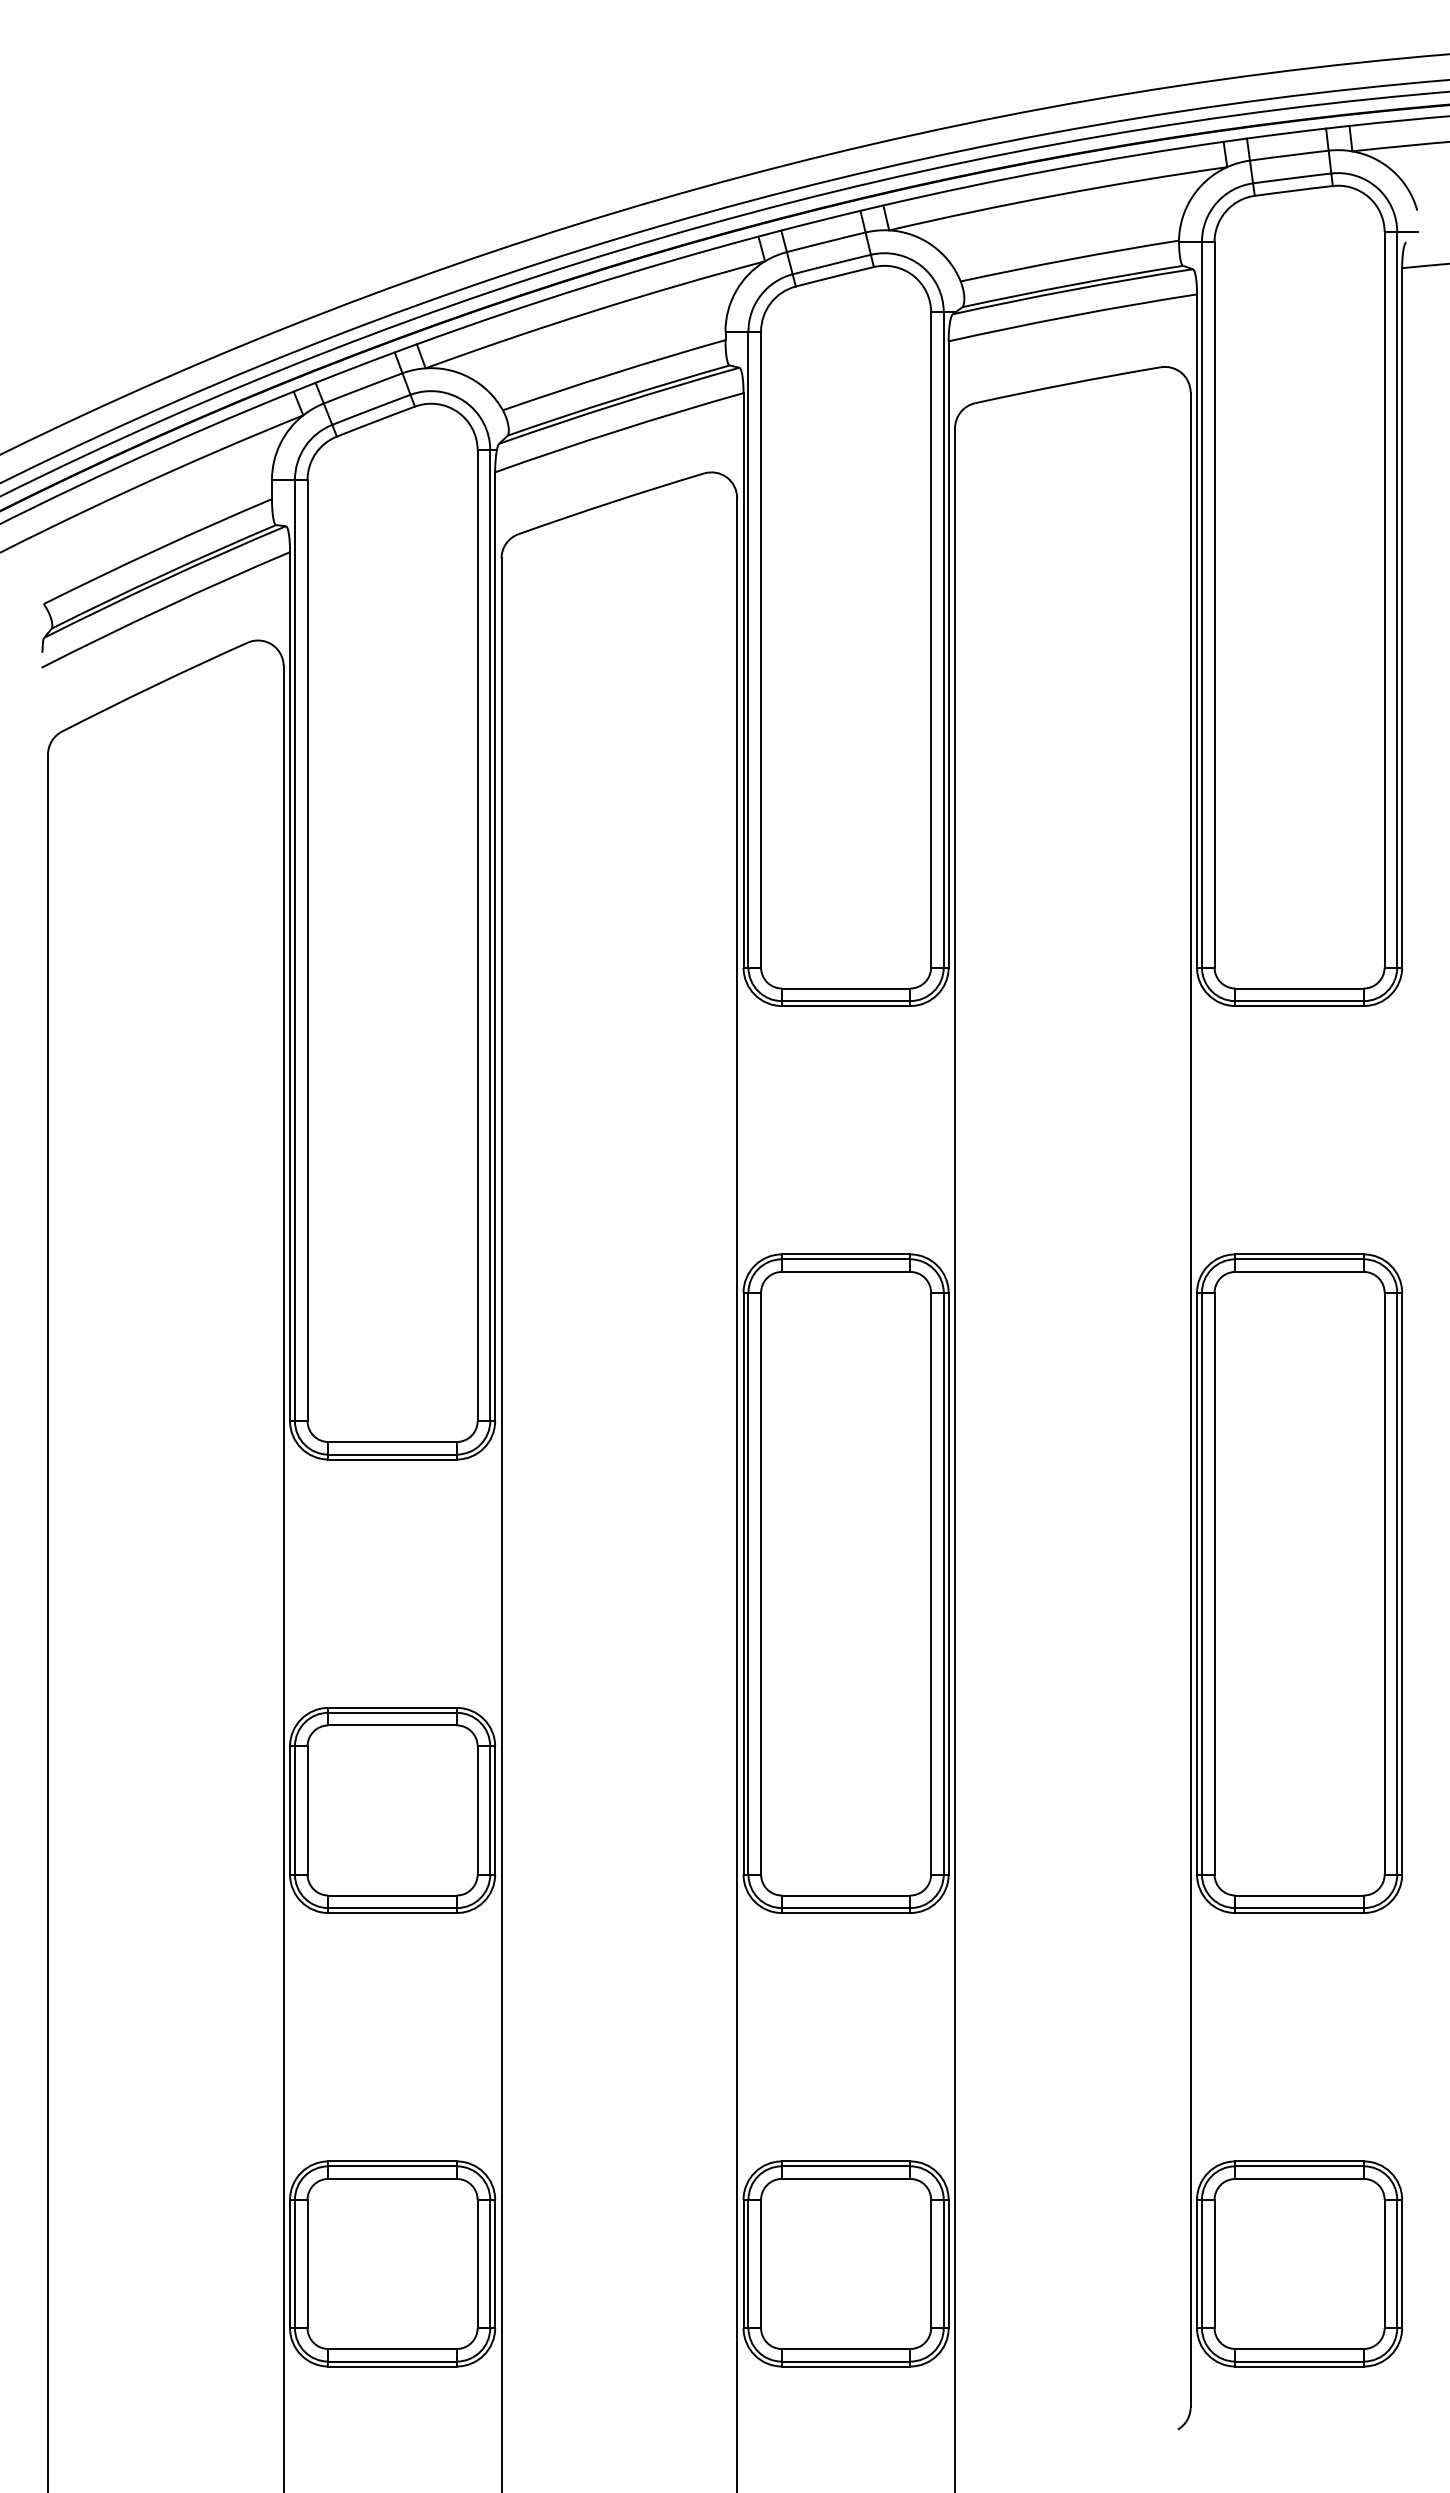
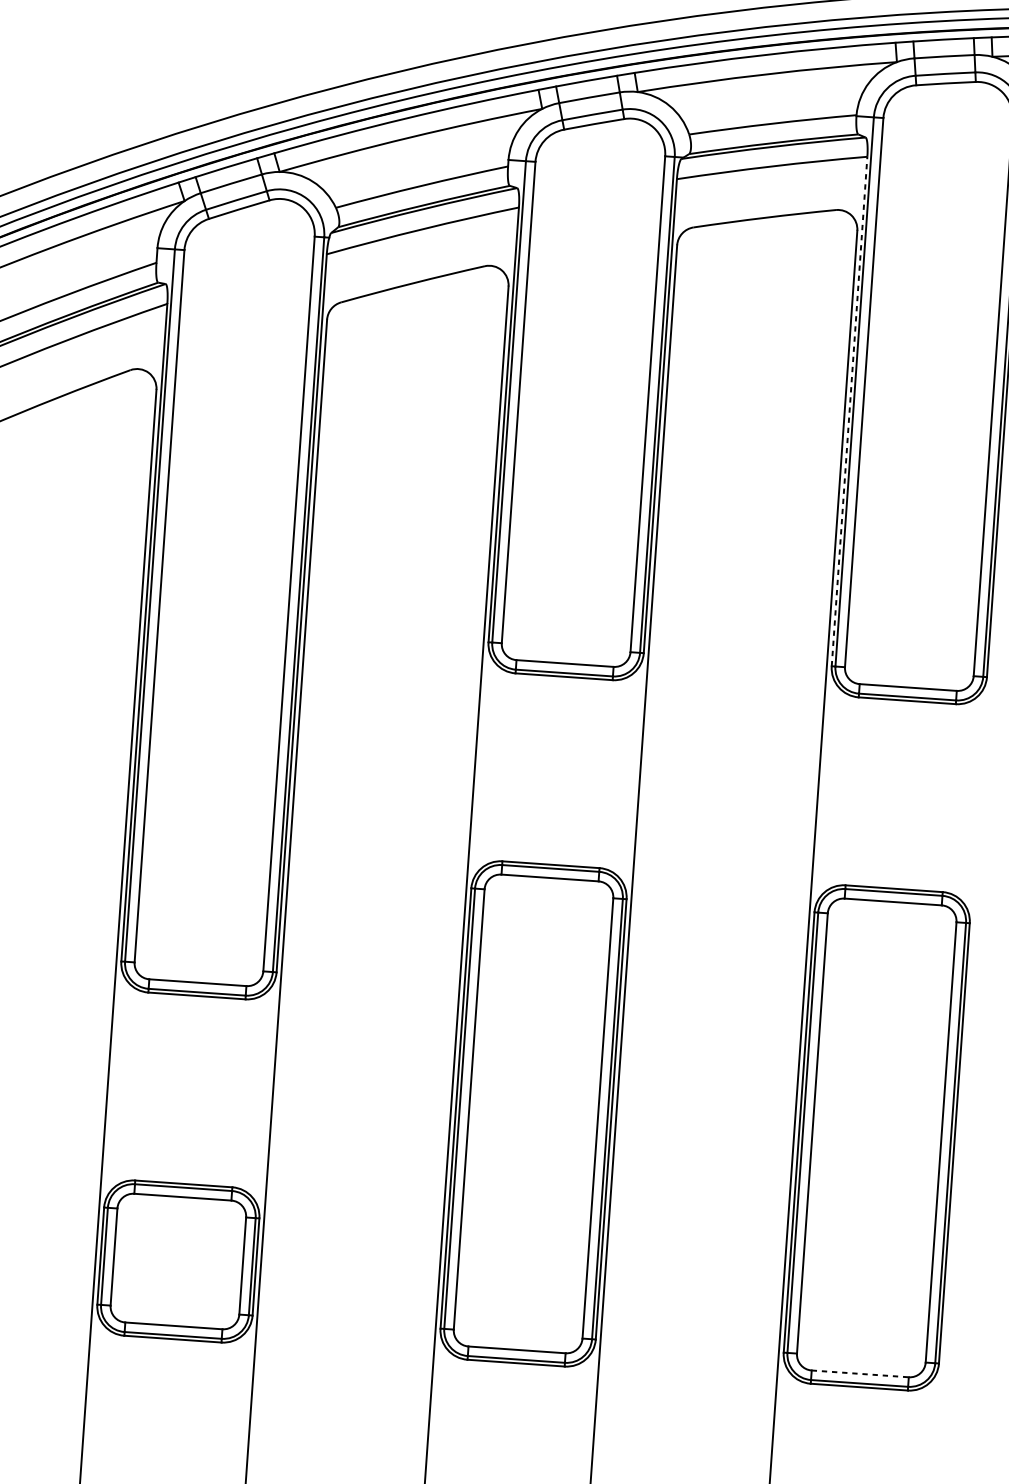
line: (1197, 631) -> (849, 411), solid -> dashed
line: (1300, 1895) -> (860, 1373), solid -> dashed

